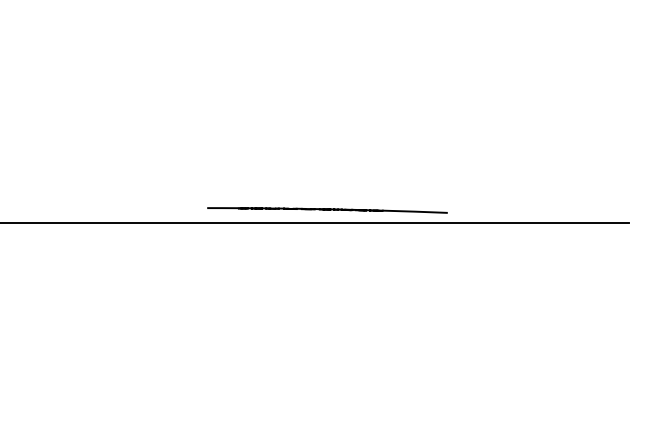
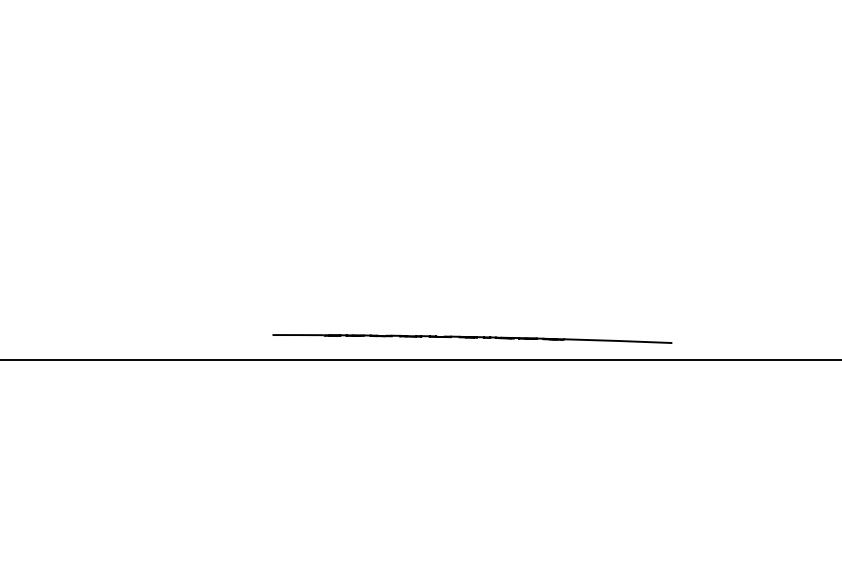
line: (327, 210) -> (472, 339), moved

